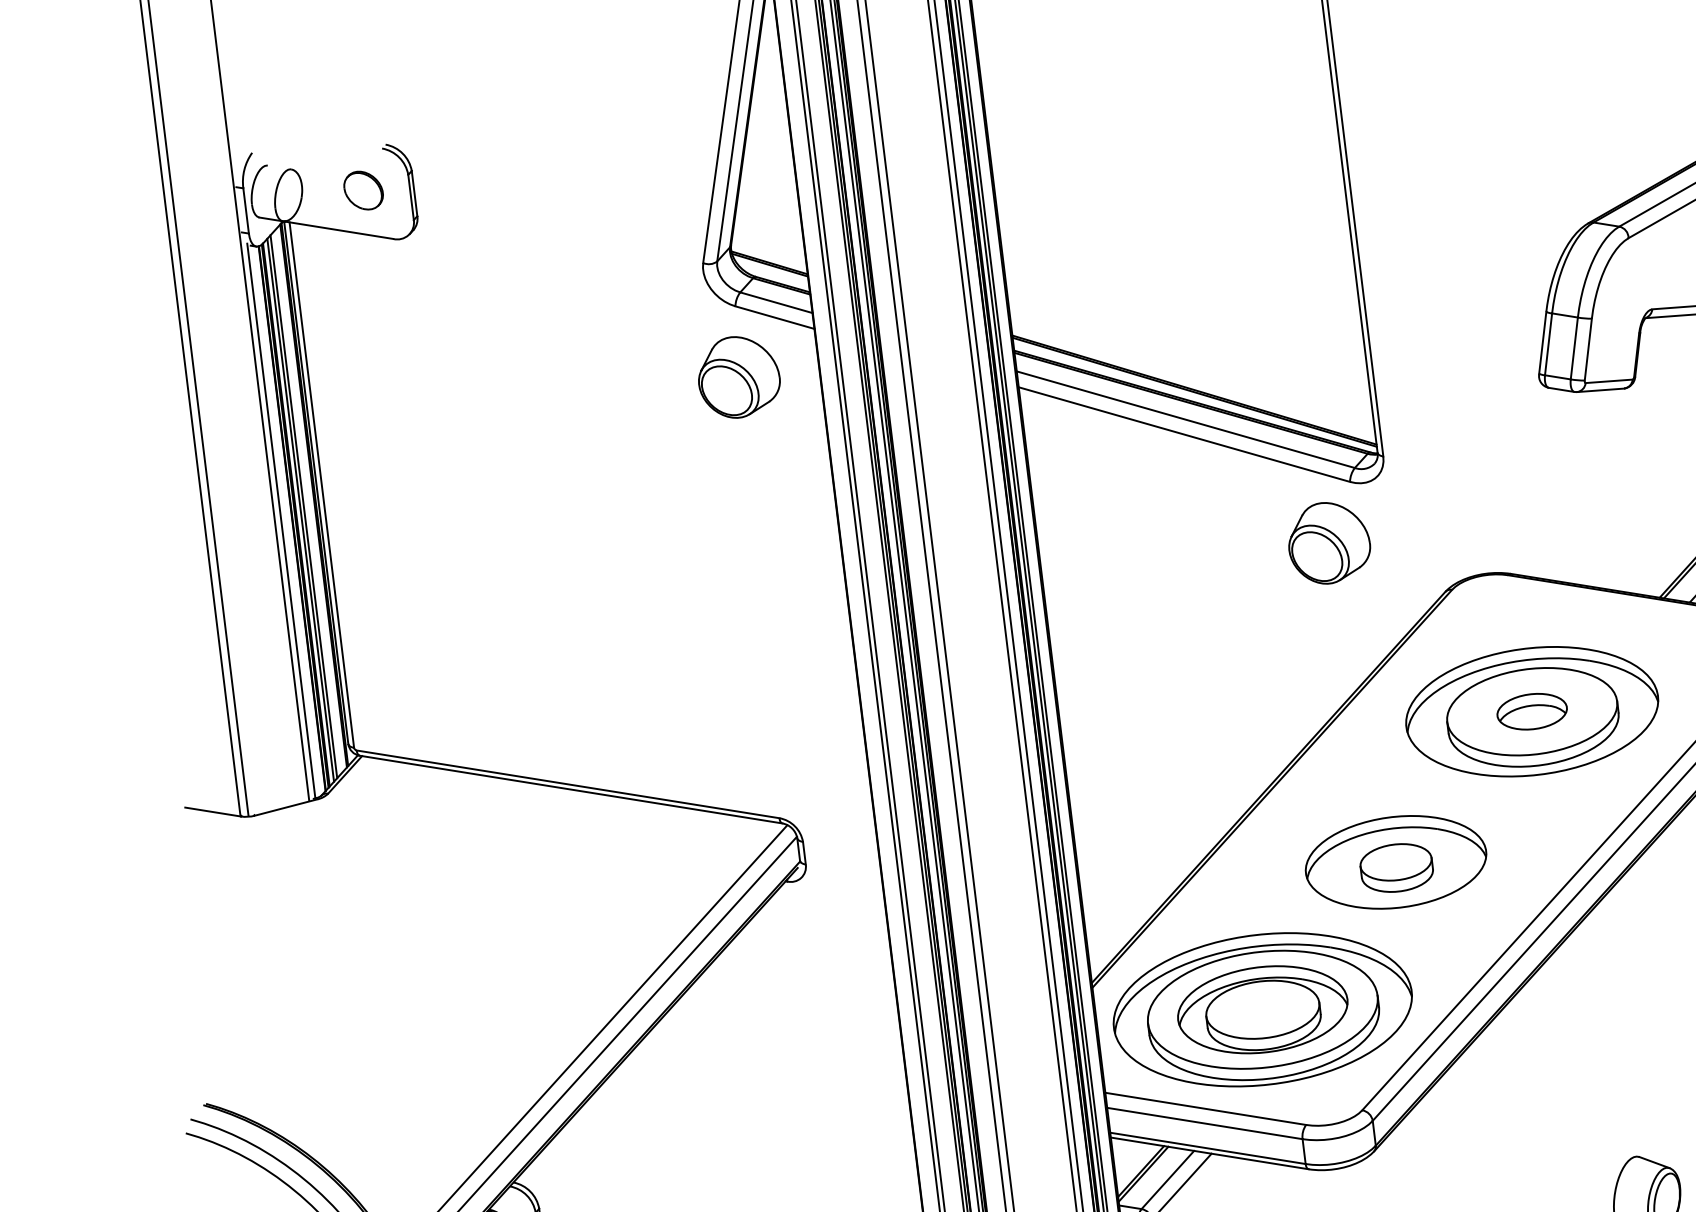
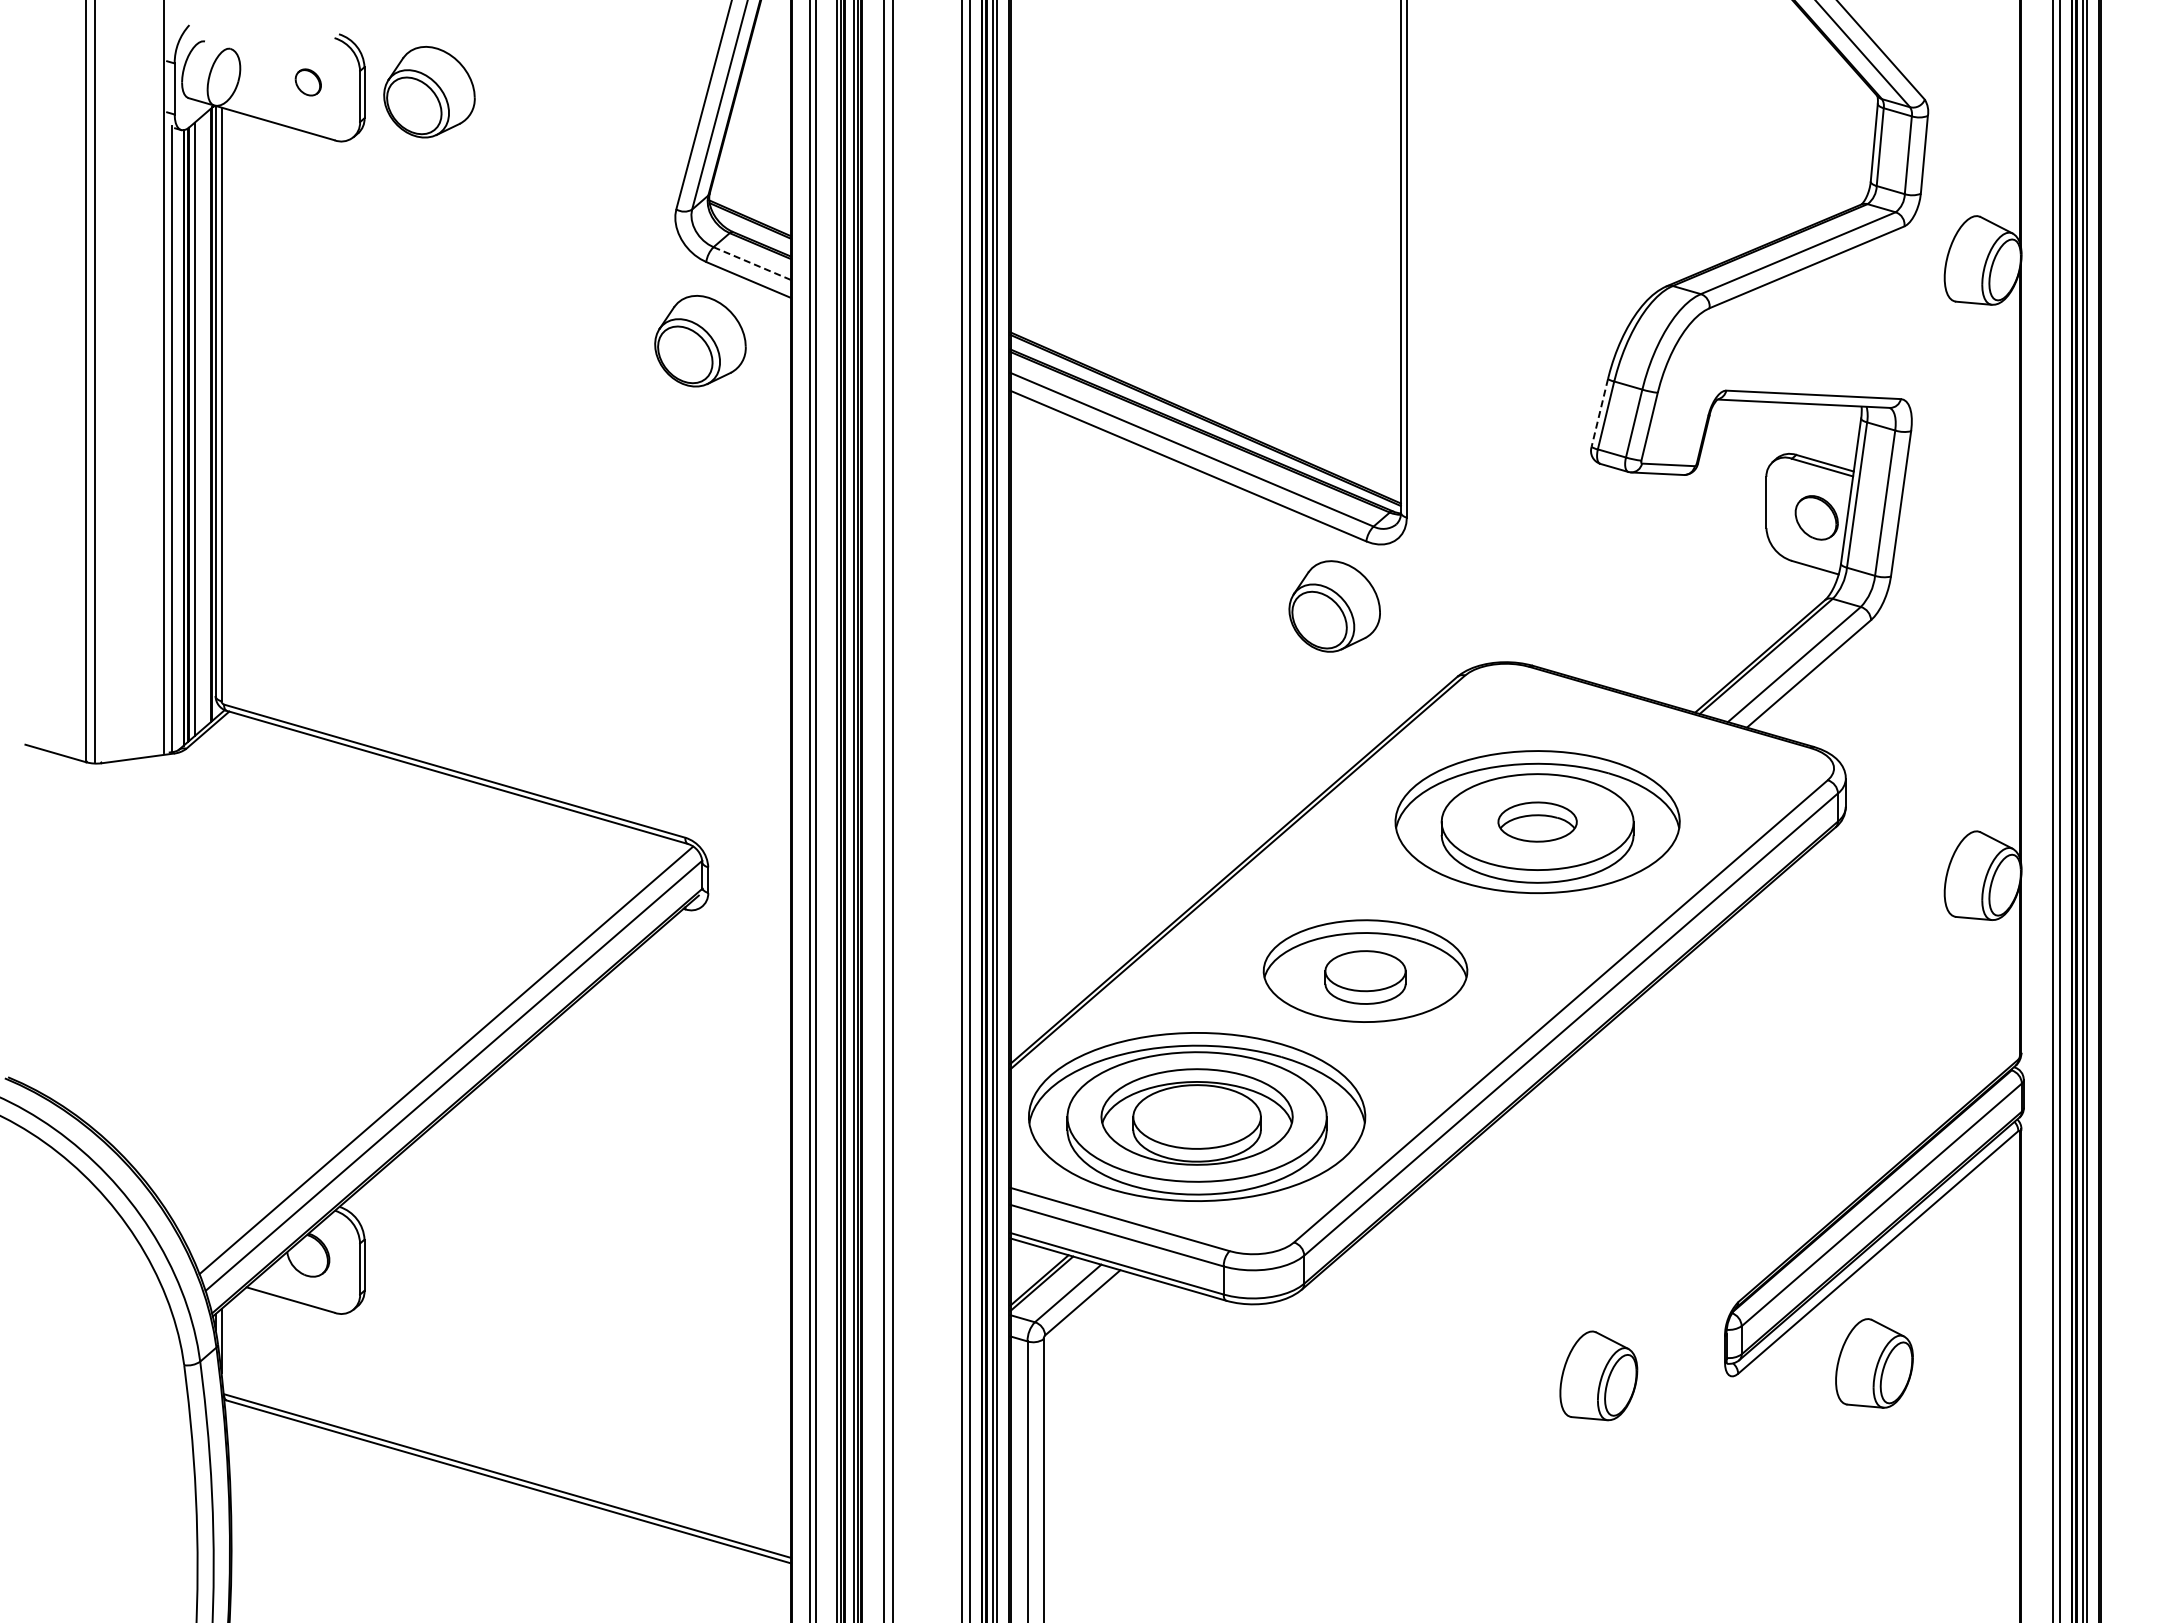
part: (472, 186) -> (429, 92), added
part: (363, 190) -> (308, 82), size x0.6
line: (776, 302) -> (752, 263), solid -> dashed
line: (1542, 342) -> (1599, 412), solid -> dashed
line: (303, 506) -> (198, 425), removed

